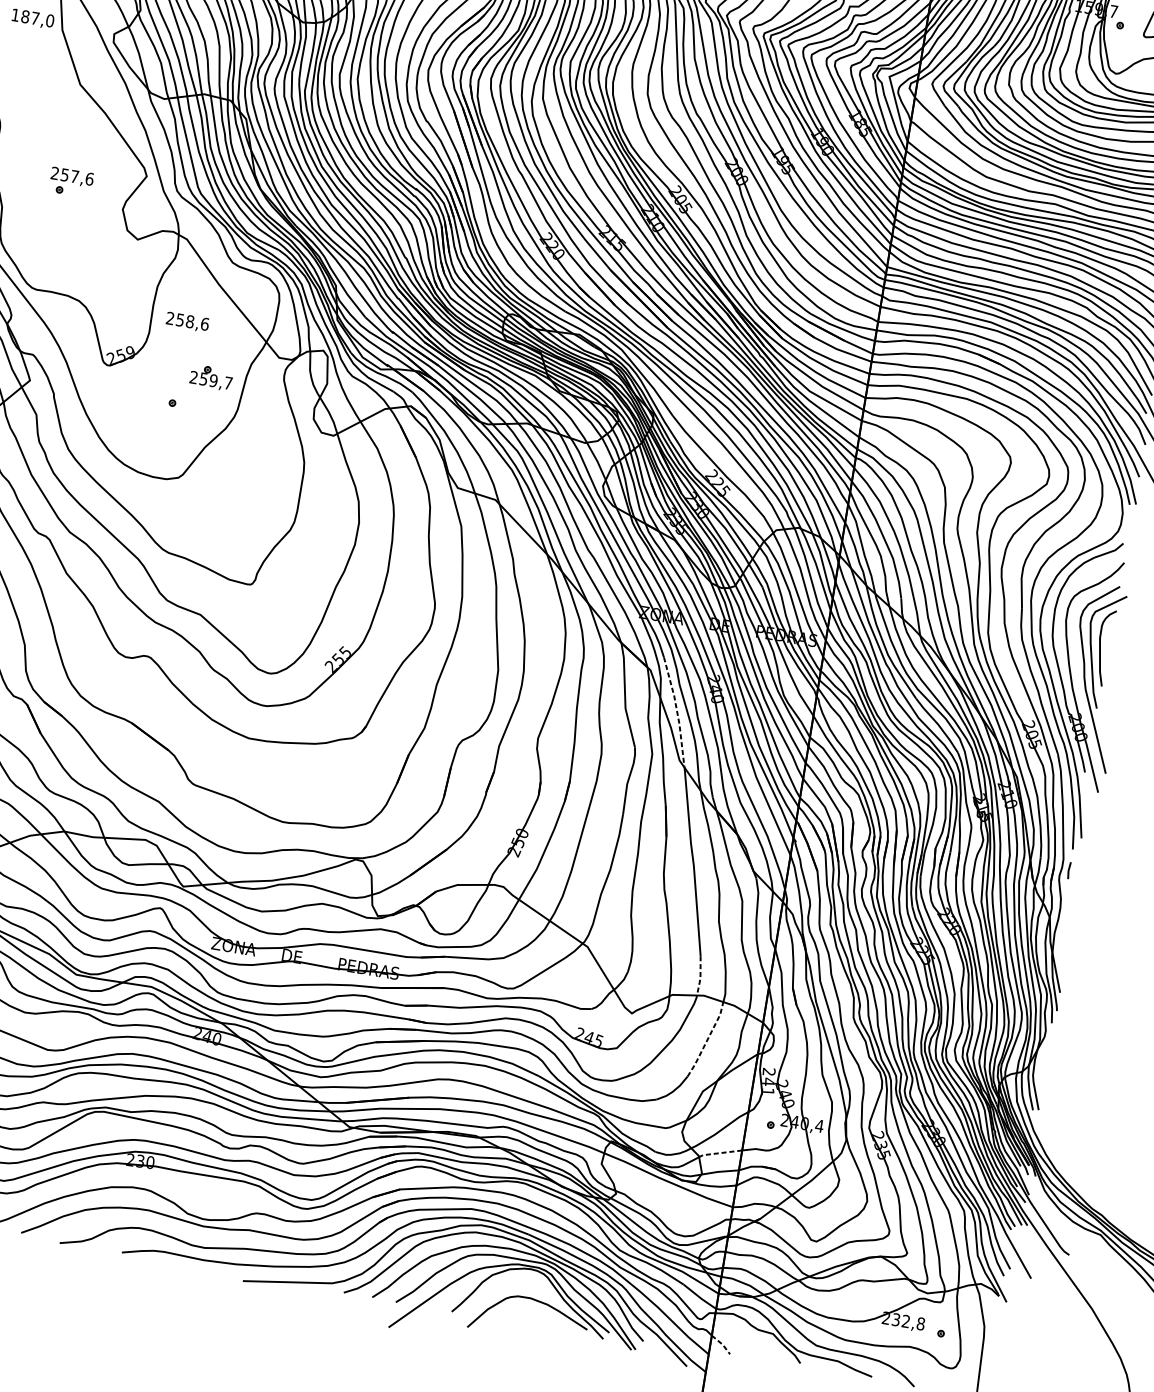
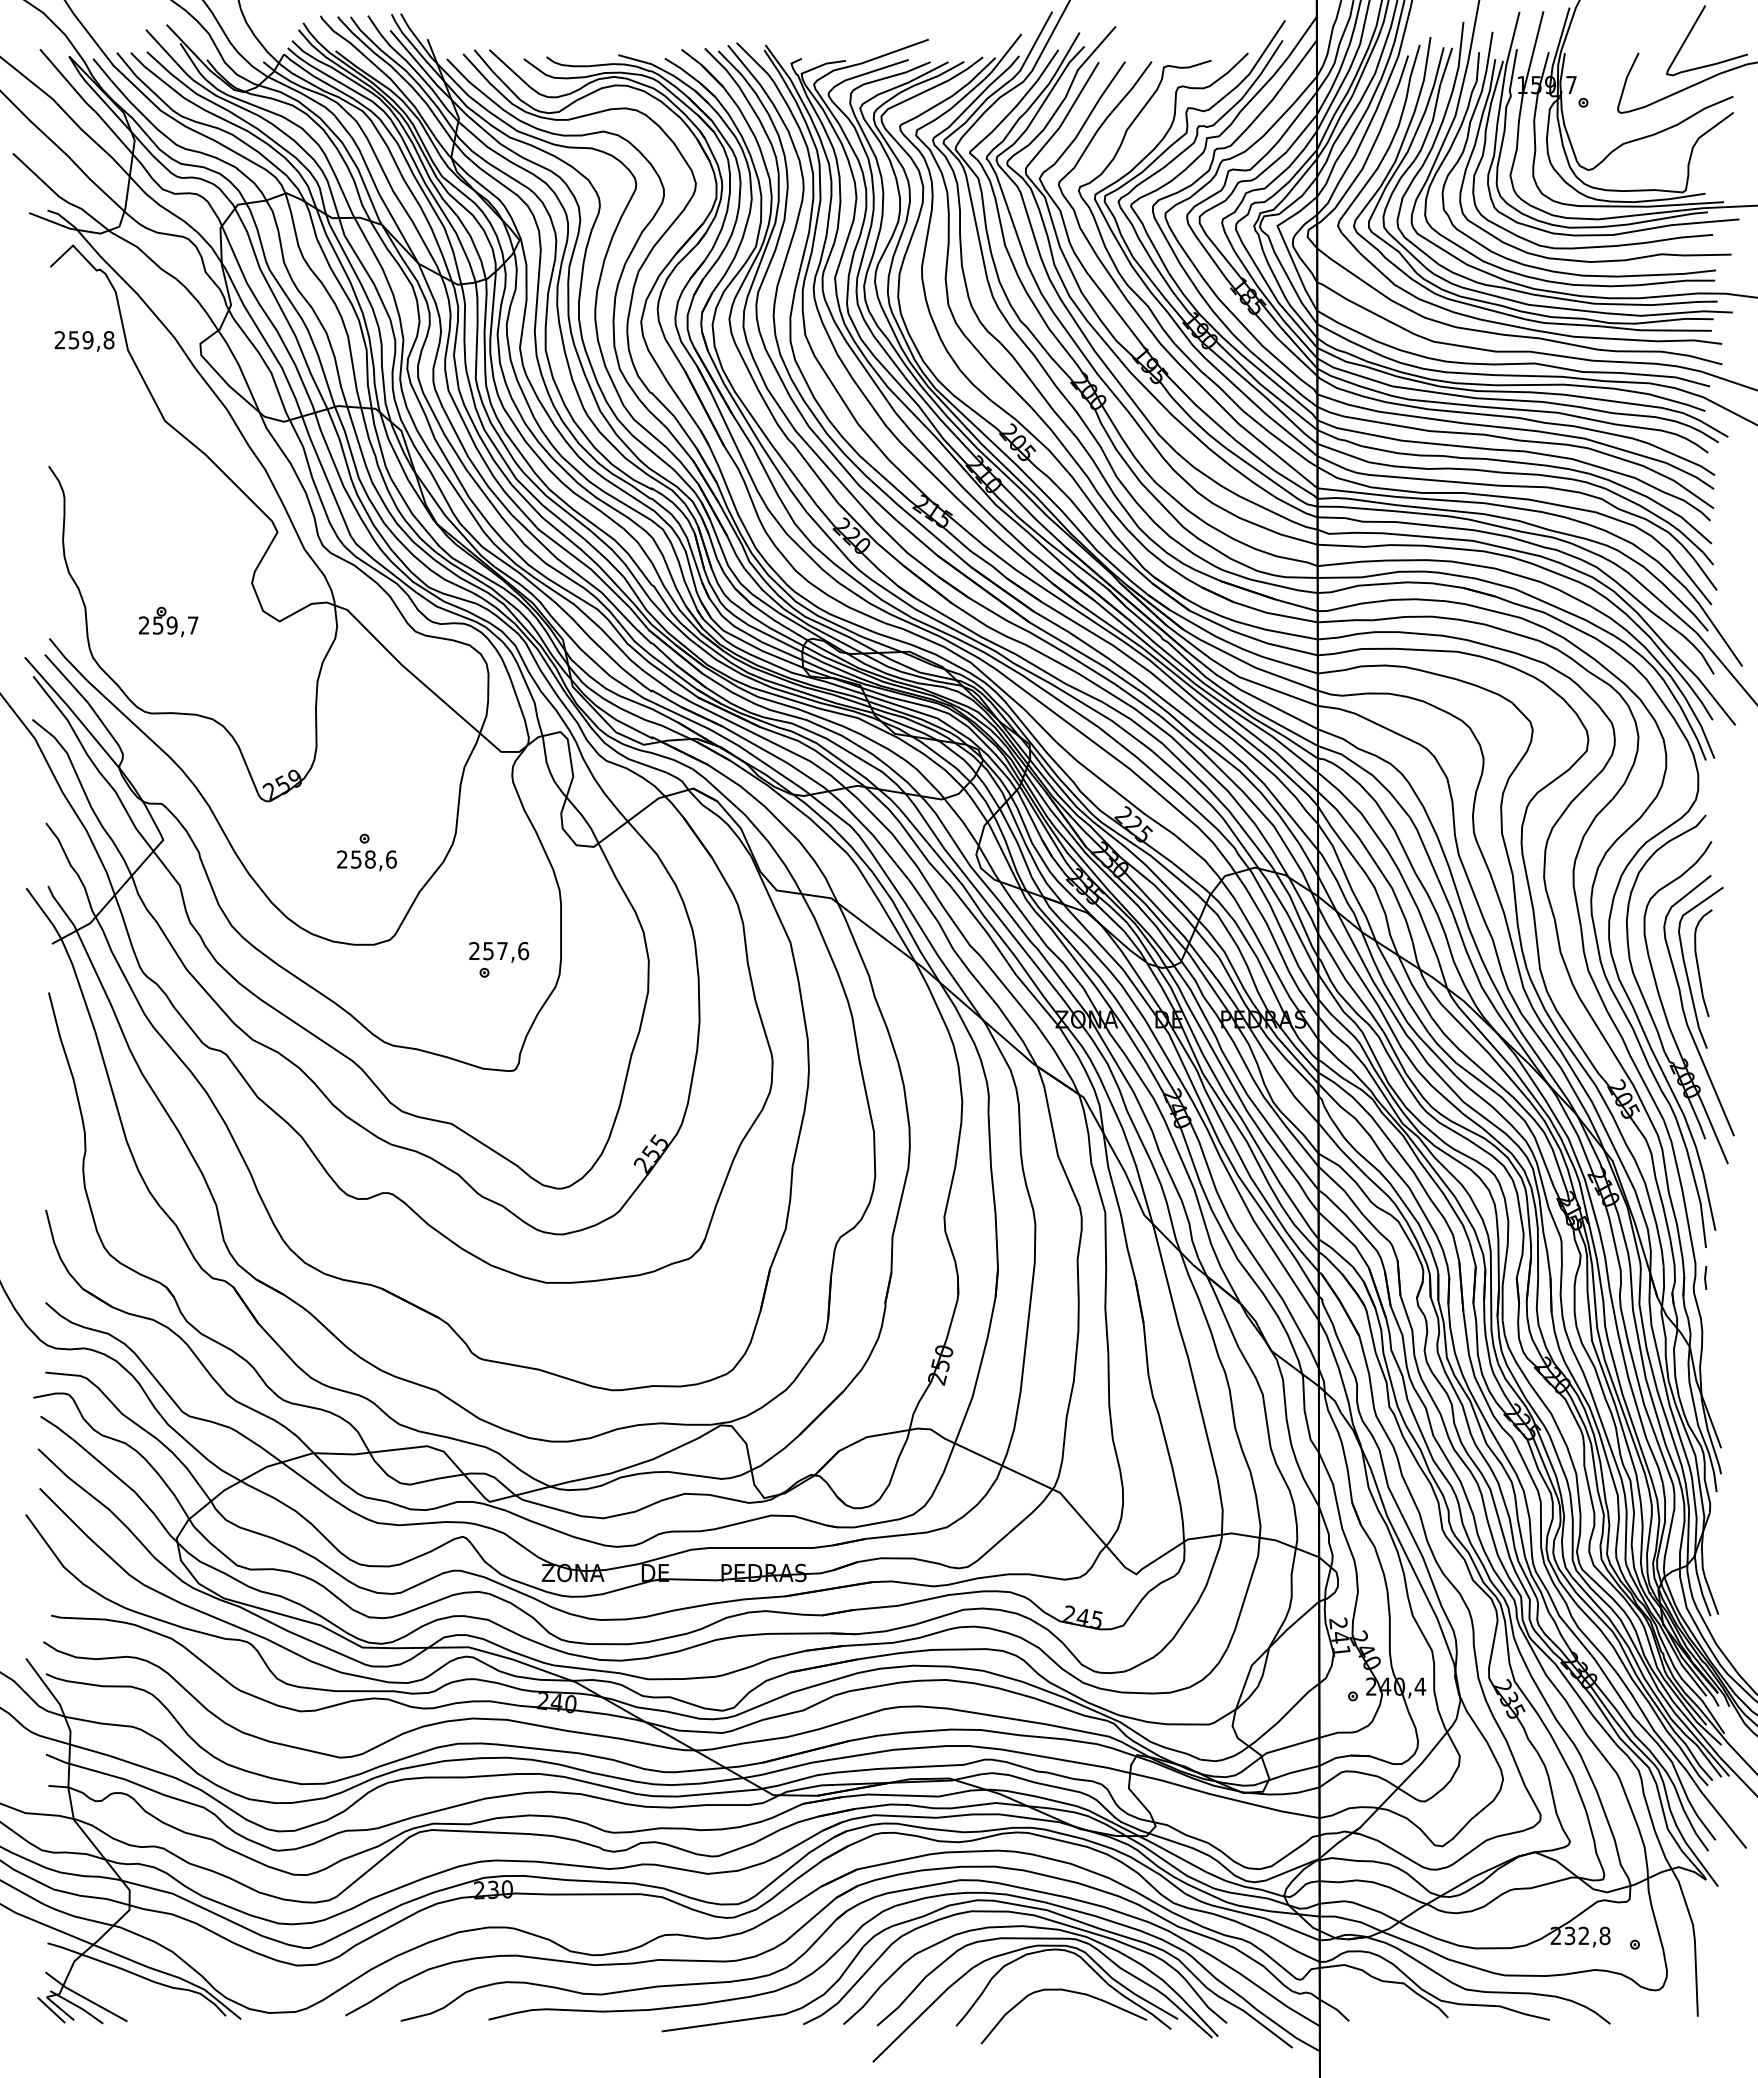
text: (32, 18) -> (84, 340), 187,0 -> 259,8
part: (71, 182) -> (499, 959), moved
text: (187, 321) -> (366, 860), moved
part: (211, 377) -> (168, 621), moved
line: (677, 712) -> (1130, 1149), dashed -> solid
line: (700, 977) -> (1222, 1508), dashed -> solid
line: (707, 1039) -> (1246, 1592), dashed -> solid
line: (720, 1153) -> (1289, 1746), dashed -> solid
line: (722, 1344) -> (1336, 2009), dashed -> solid

